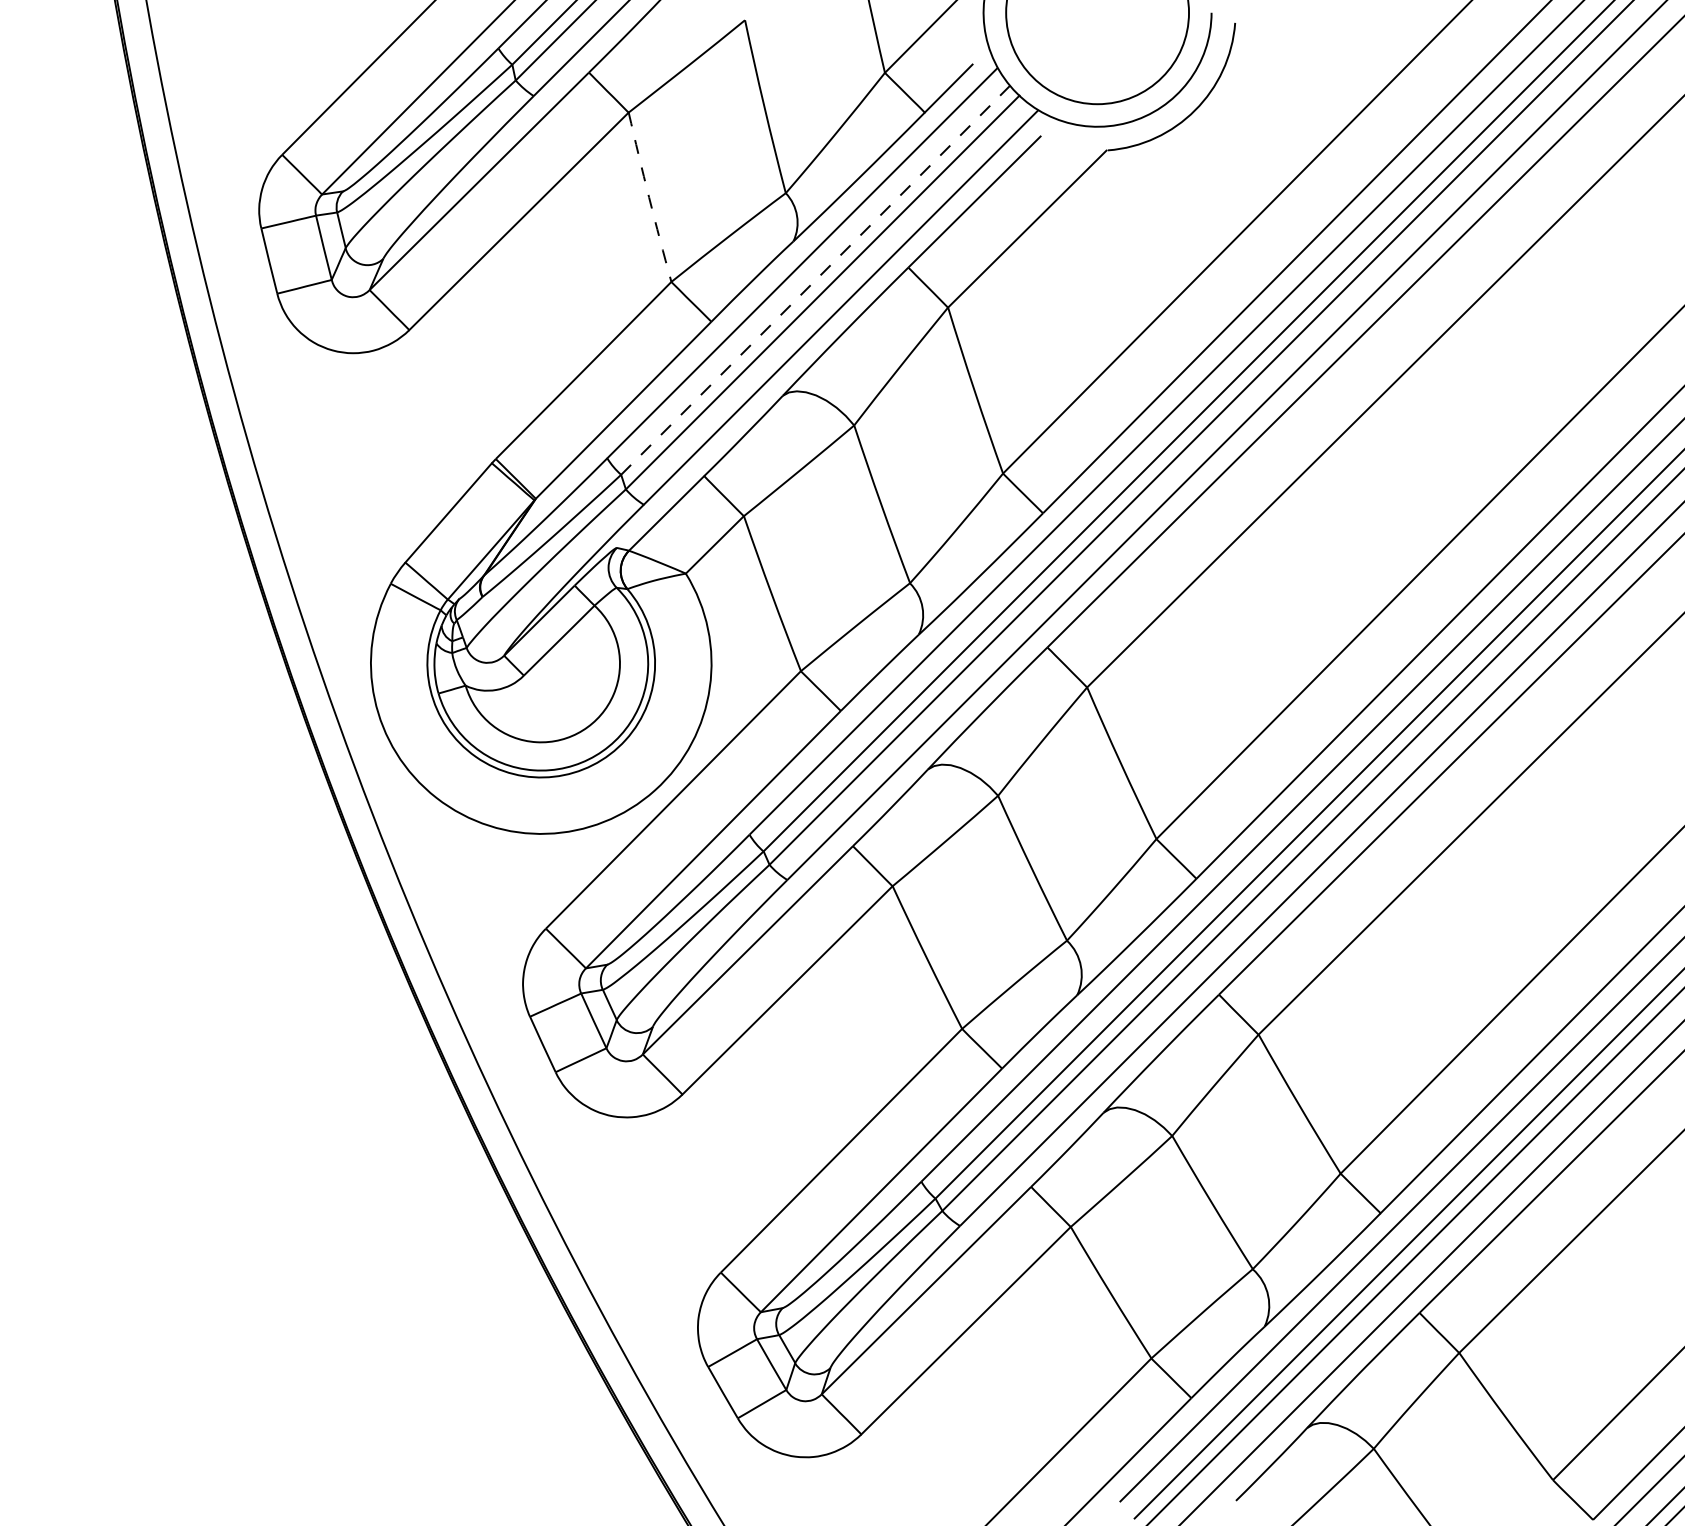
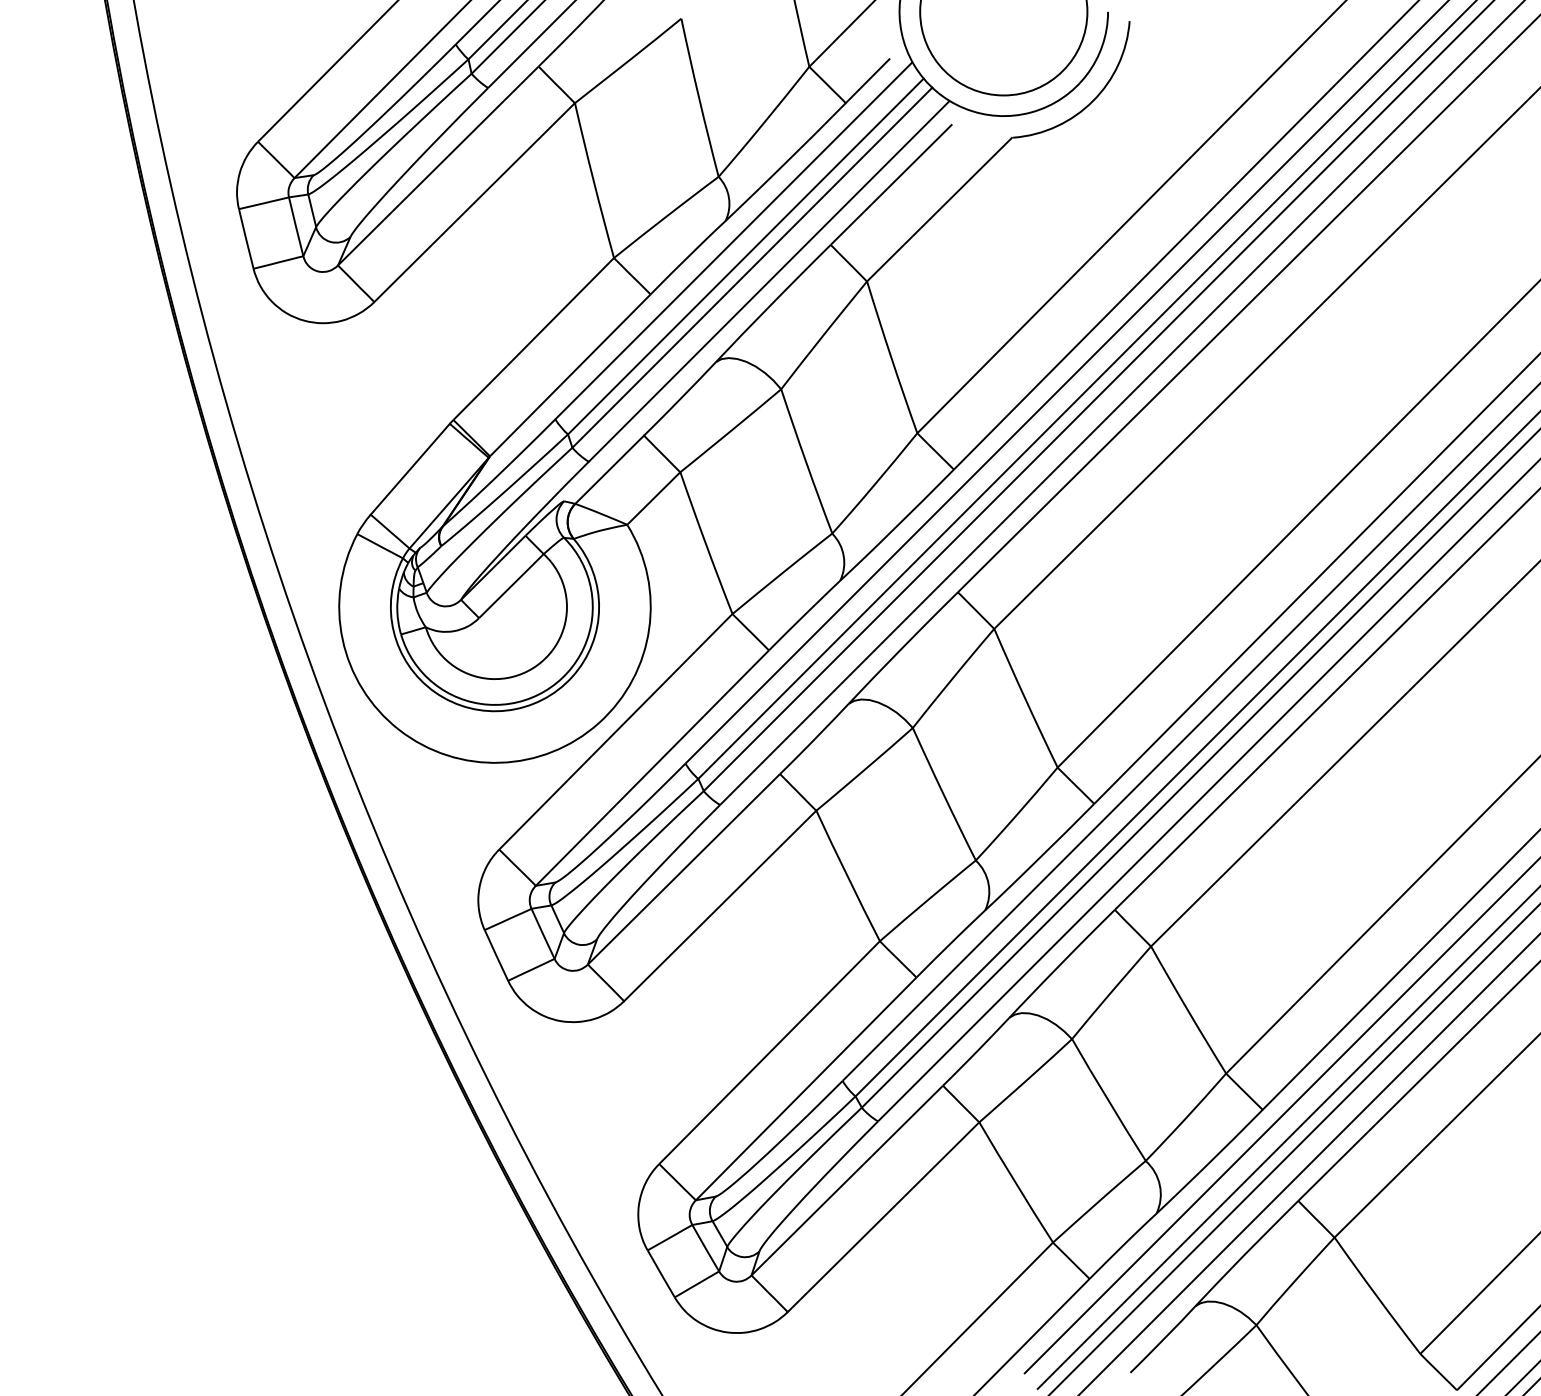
arc: (649, 197) -> (593, 180), dashed -> solid
line: (815, 280) -> (745, 256), dashed -> solid

